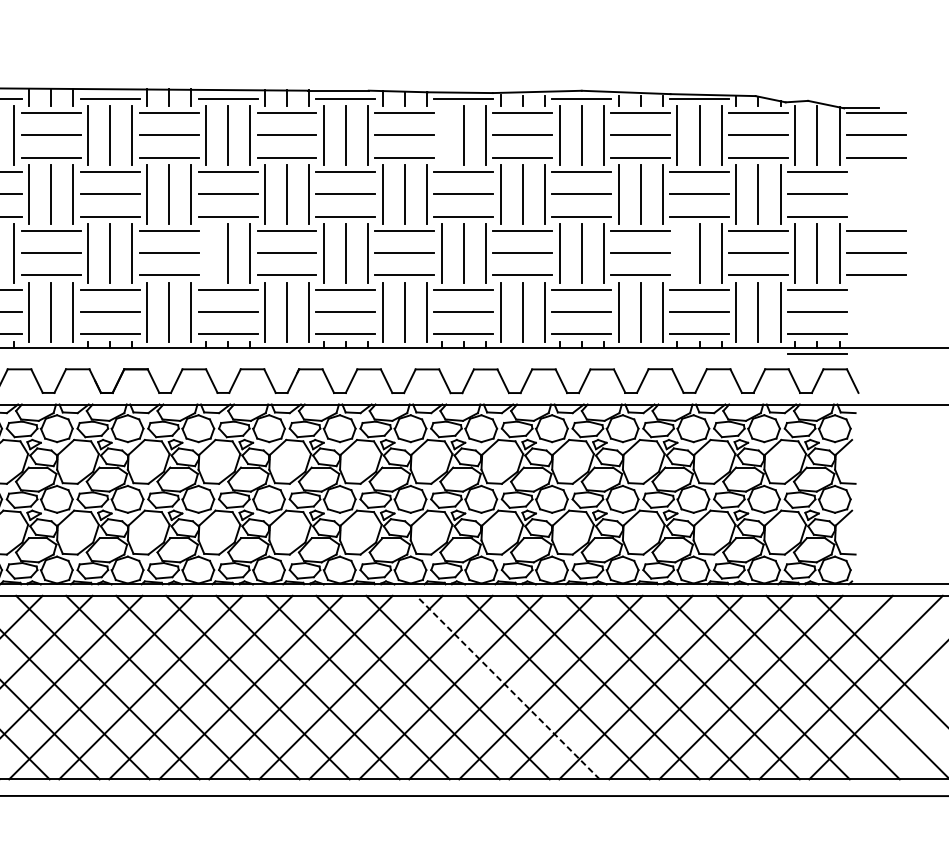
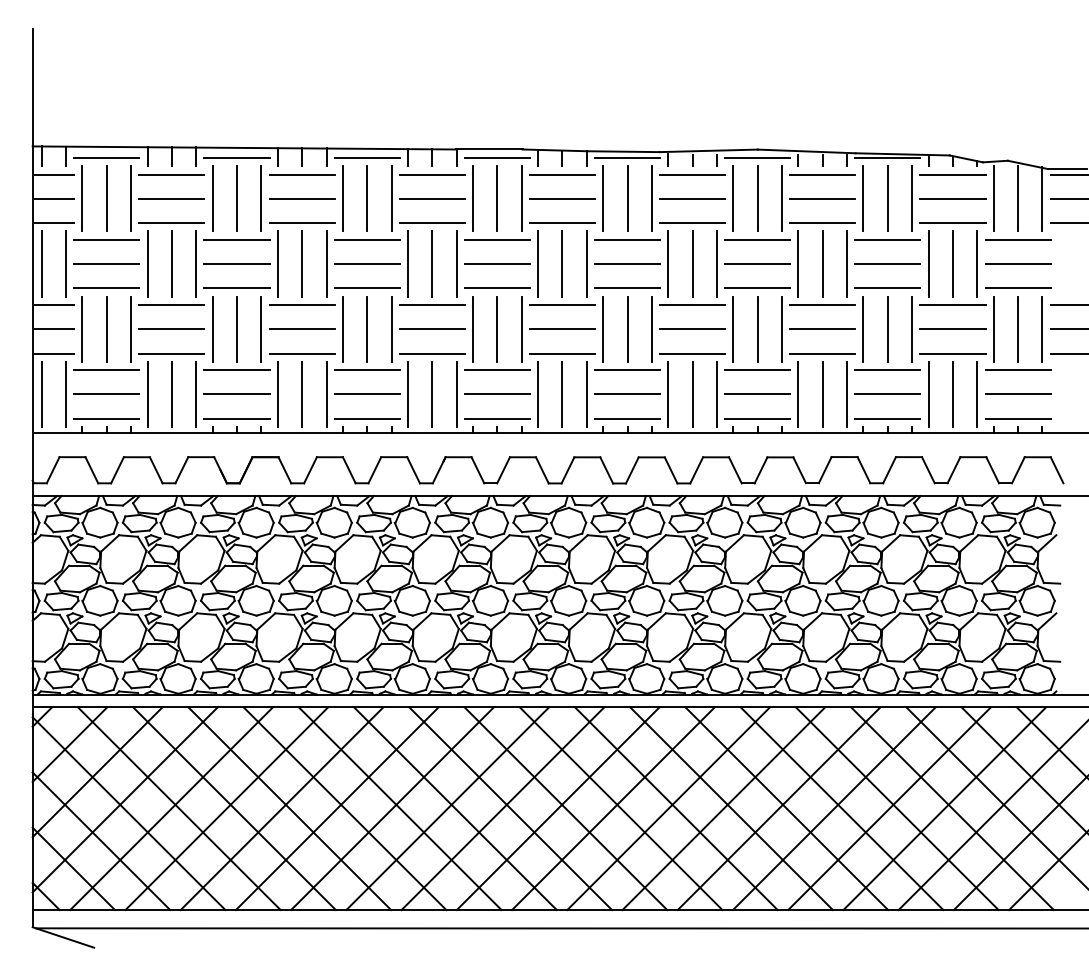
line: (442, 135) -> (603, 198), added
line: (205, 252) -> (342, 328), added
line: (677, 252) -> (863, 328), added
line: (817, 353) -> (1018, 439), removed
line: (508, 687) -> (676, 808), dashed -> solid

